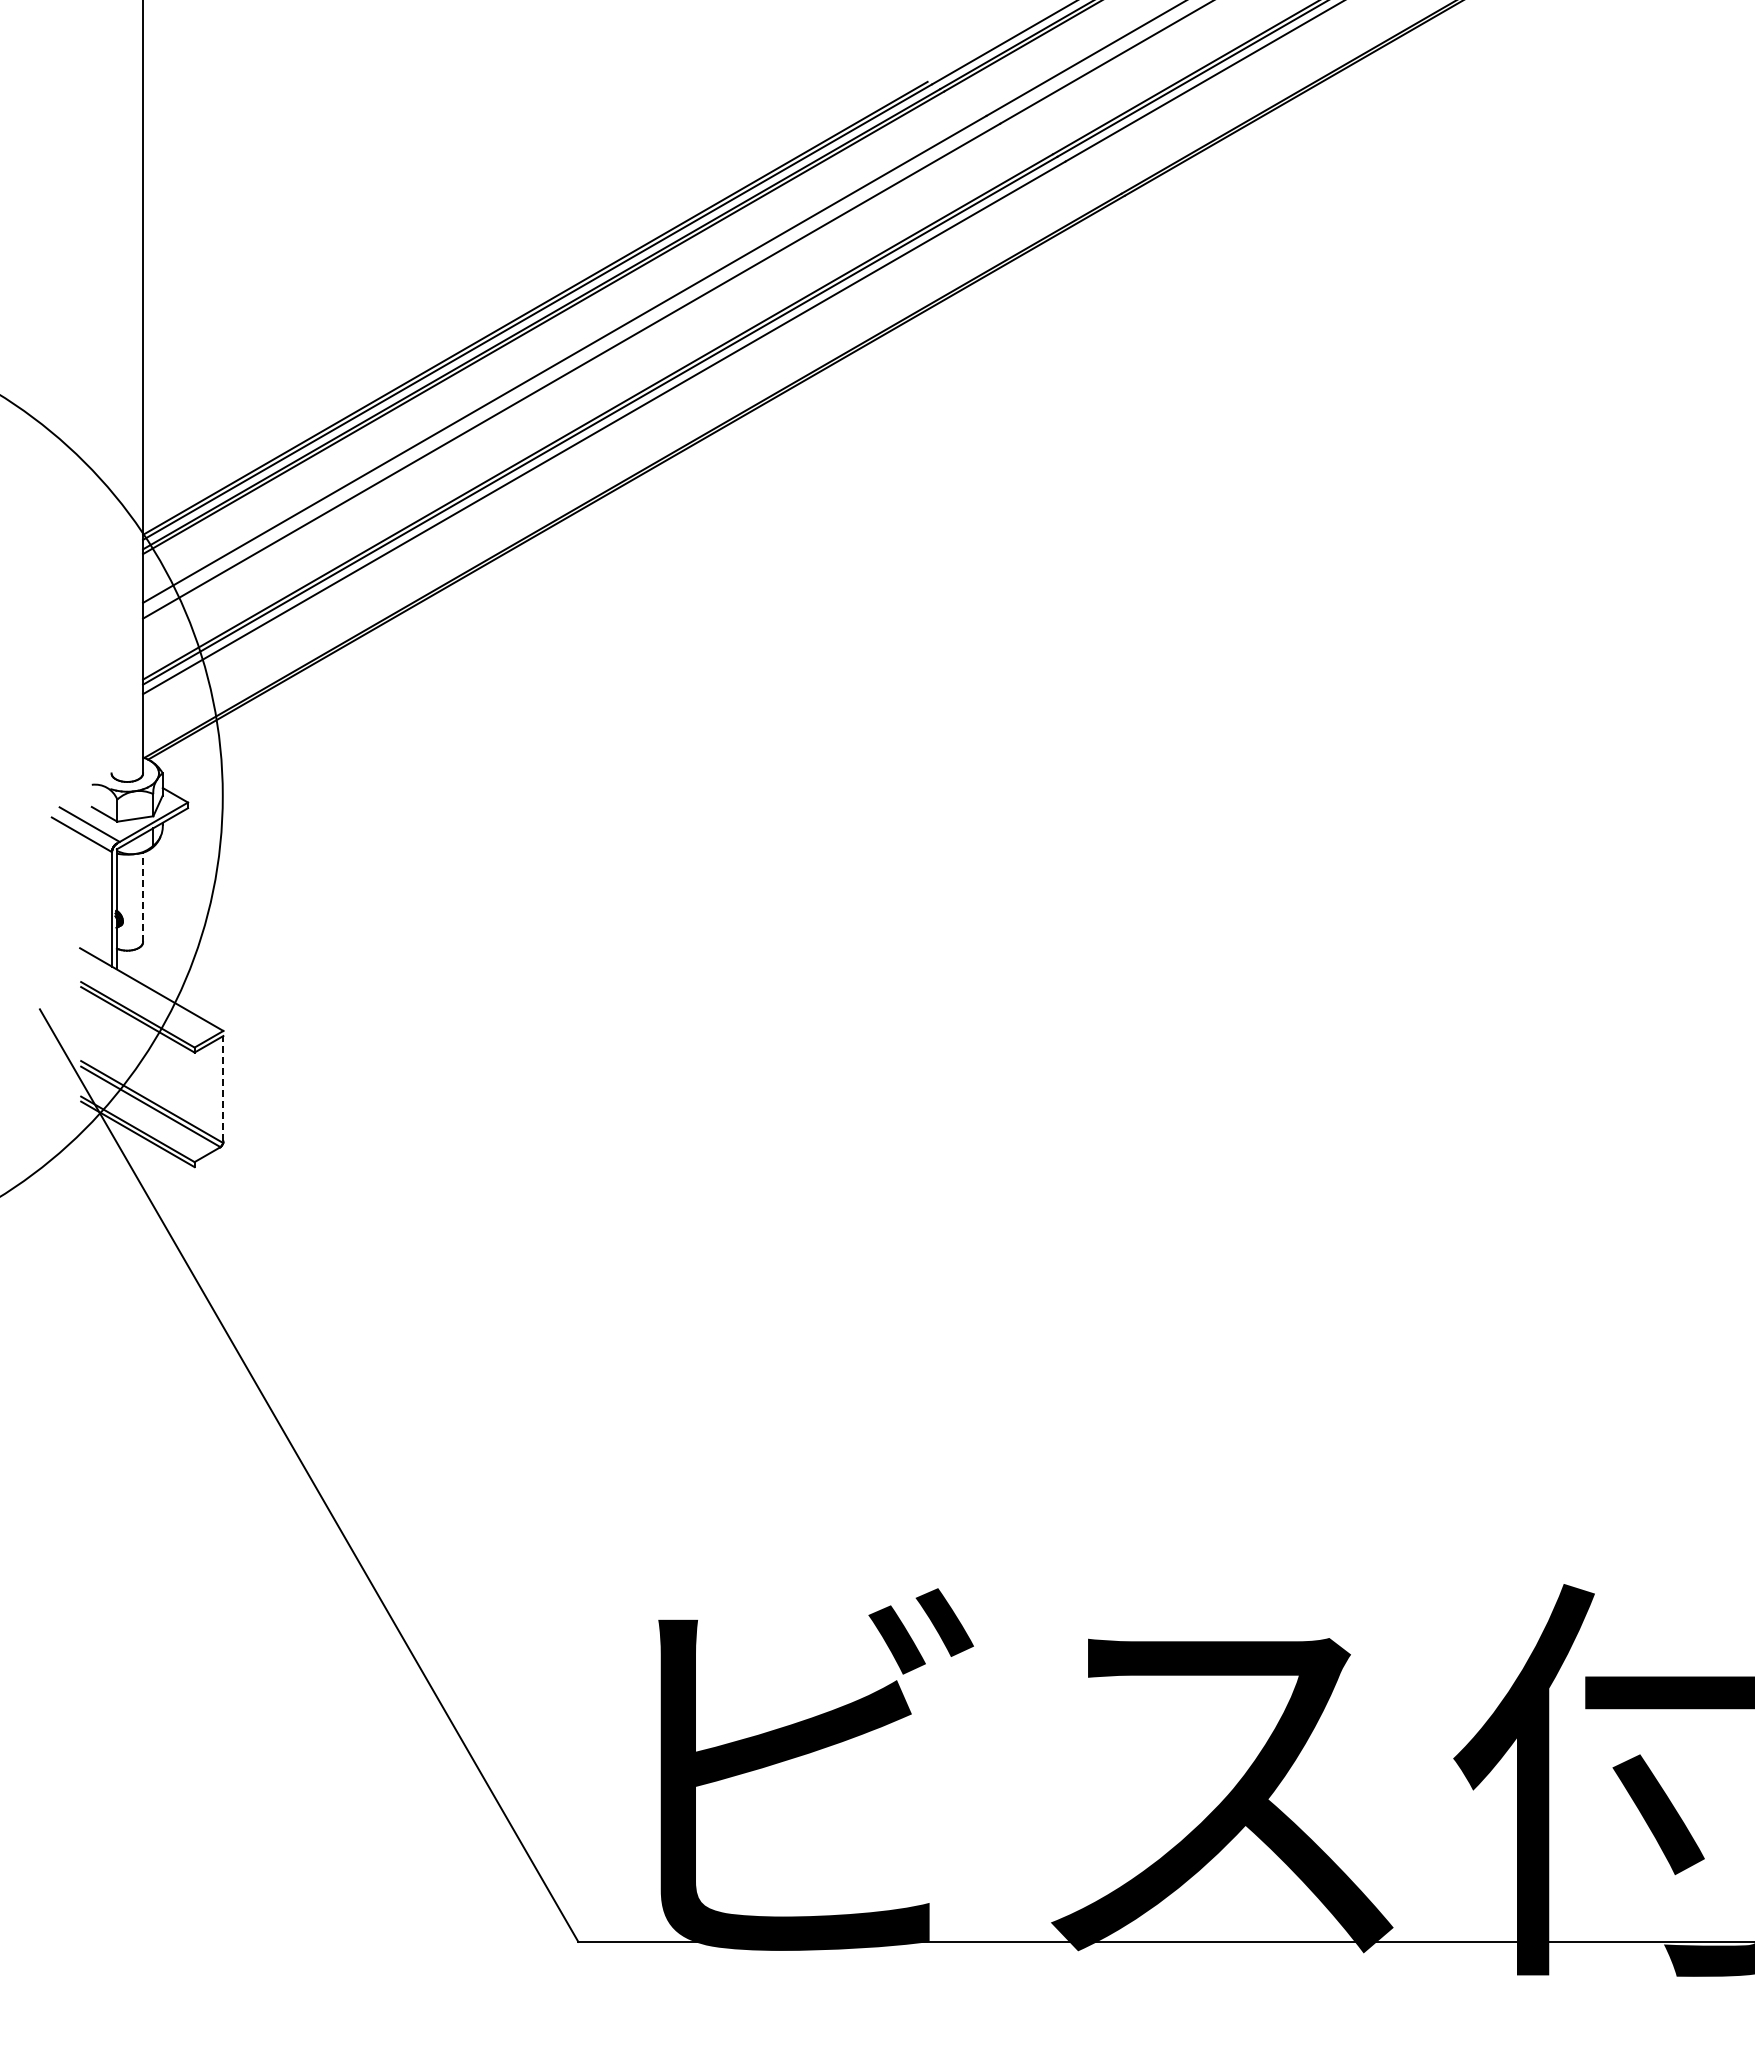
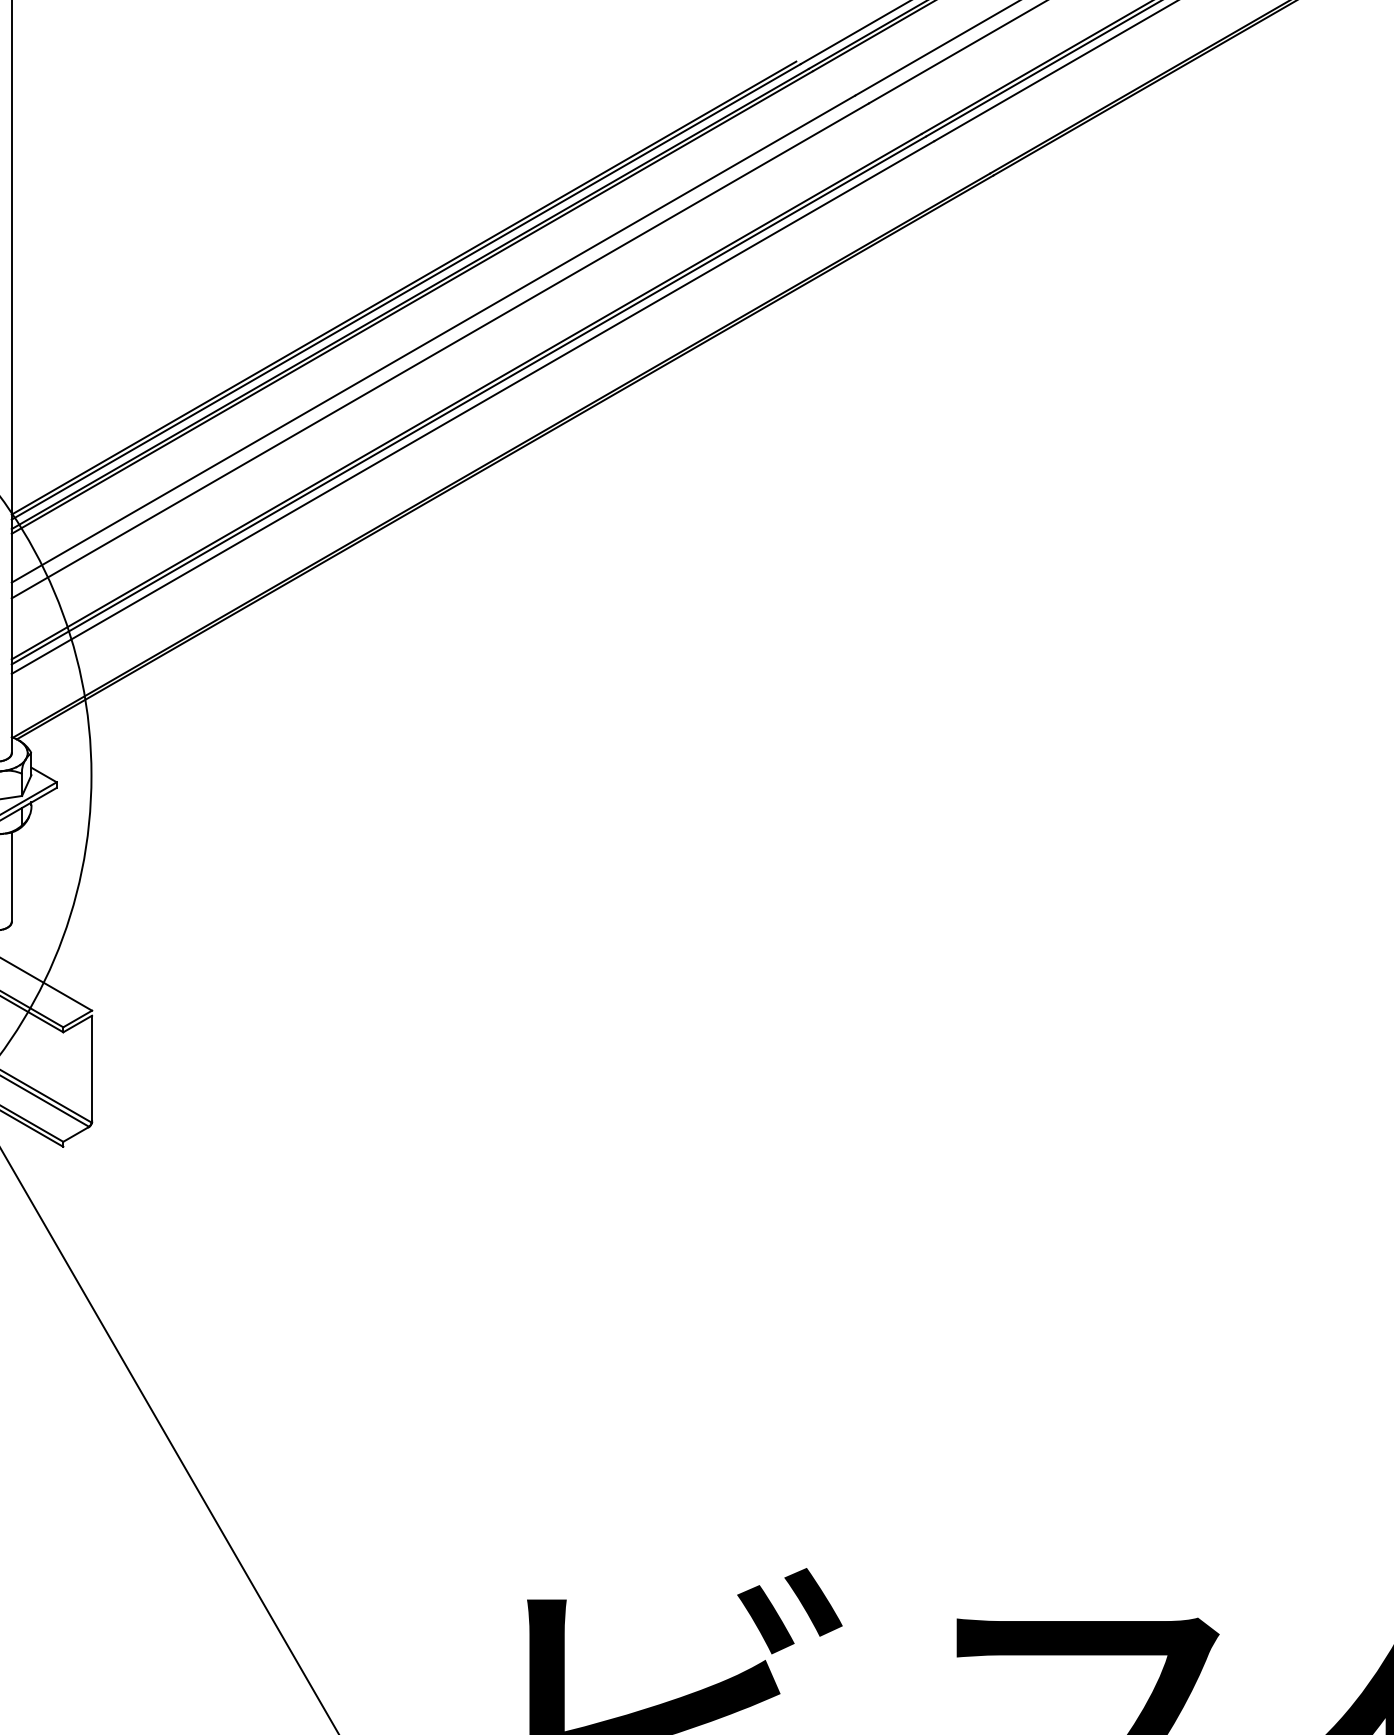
line: (143, 897) -> (12, 877), dashed -> solid
line: (223, 1088) -> (92, 1068), dashed -> solid

